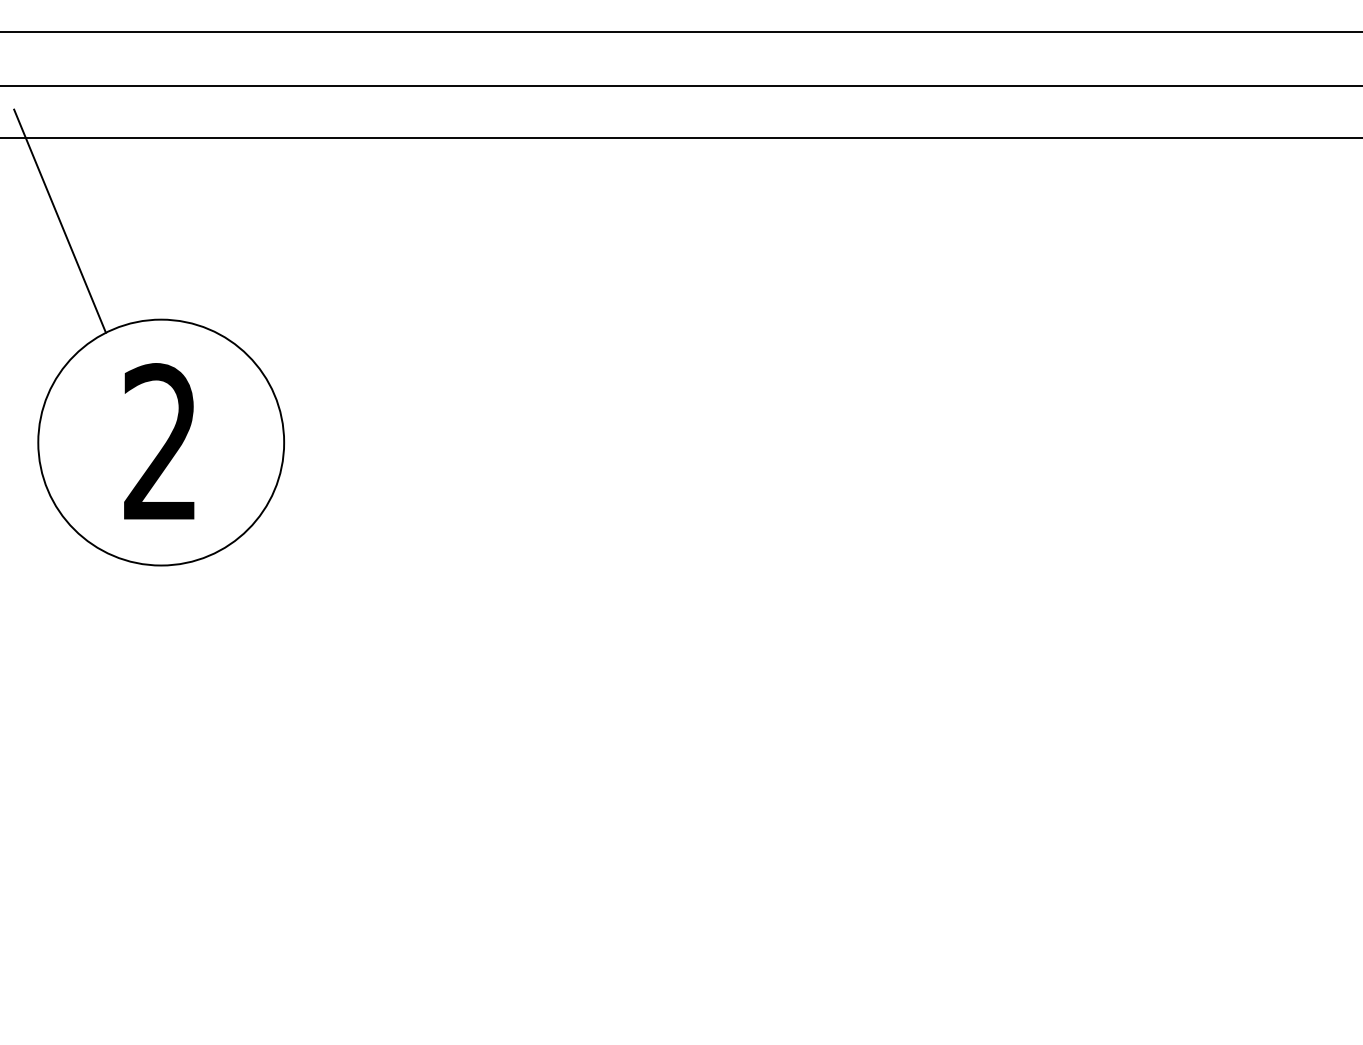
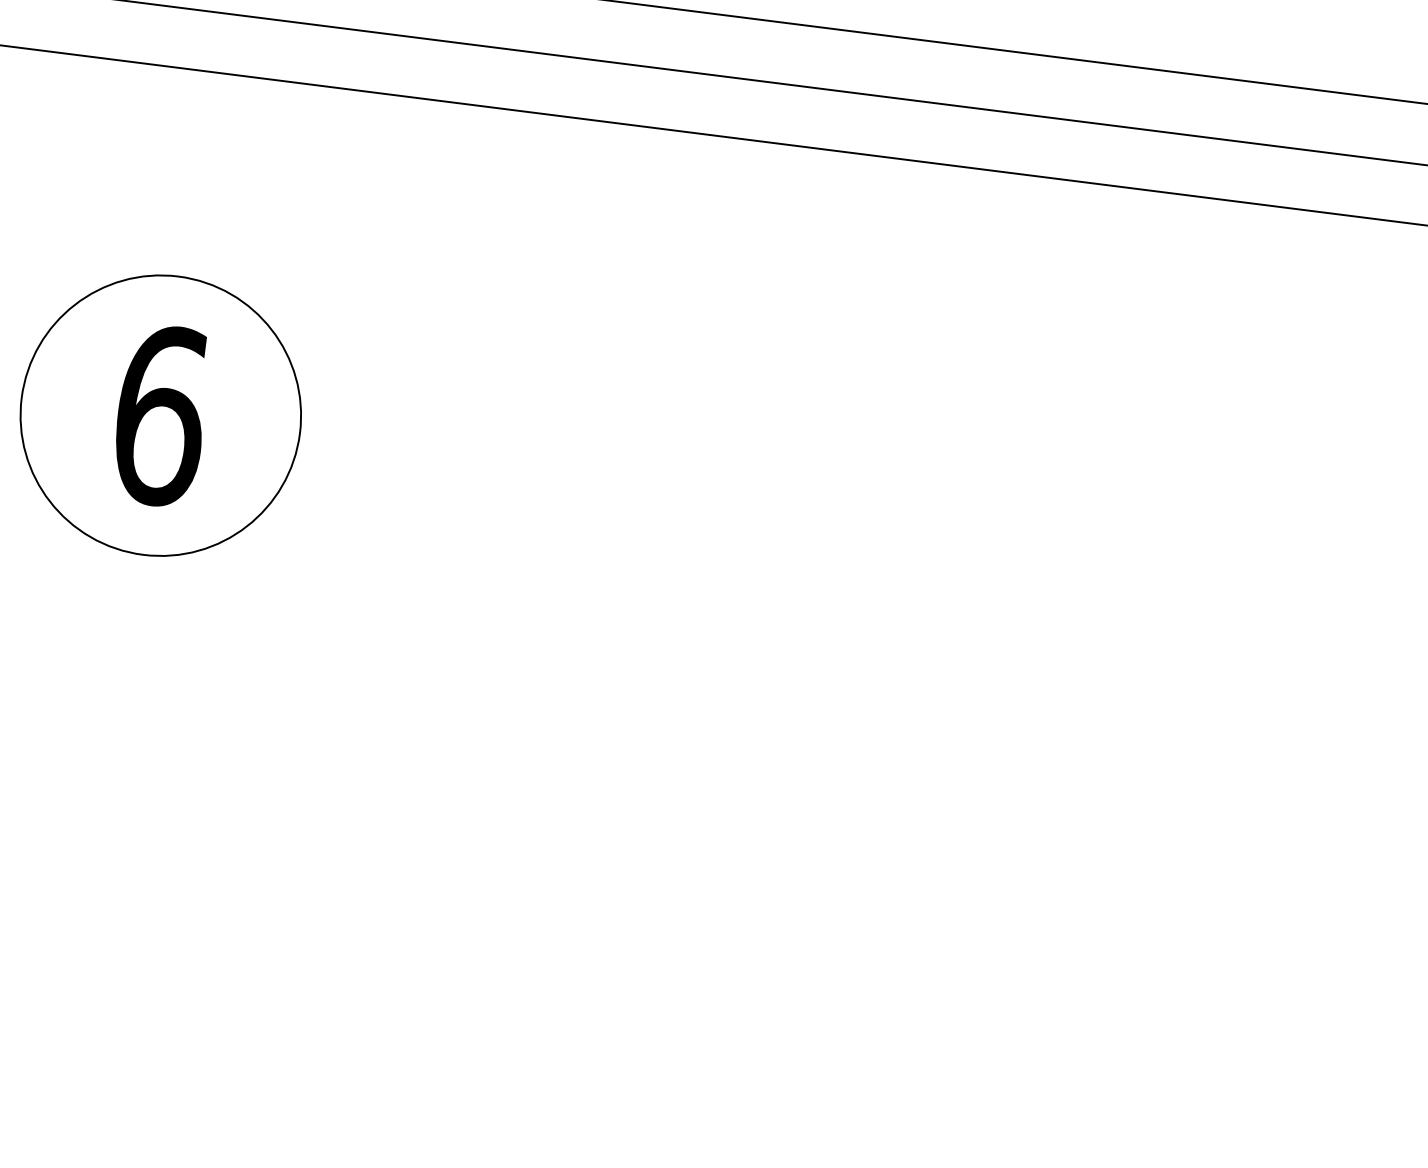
line: (59, 220) -> (77, 149), removed
text: (161, 442) -> (161, 415), 2 -> 6

